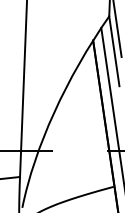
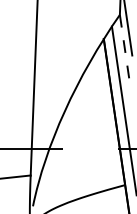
line: (114, 52) -> (125, 50), solid -> dashed

